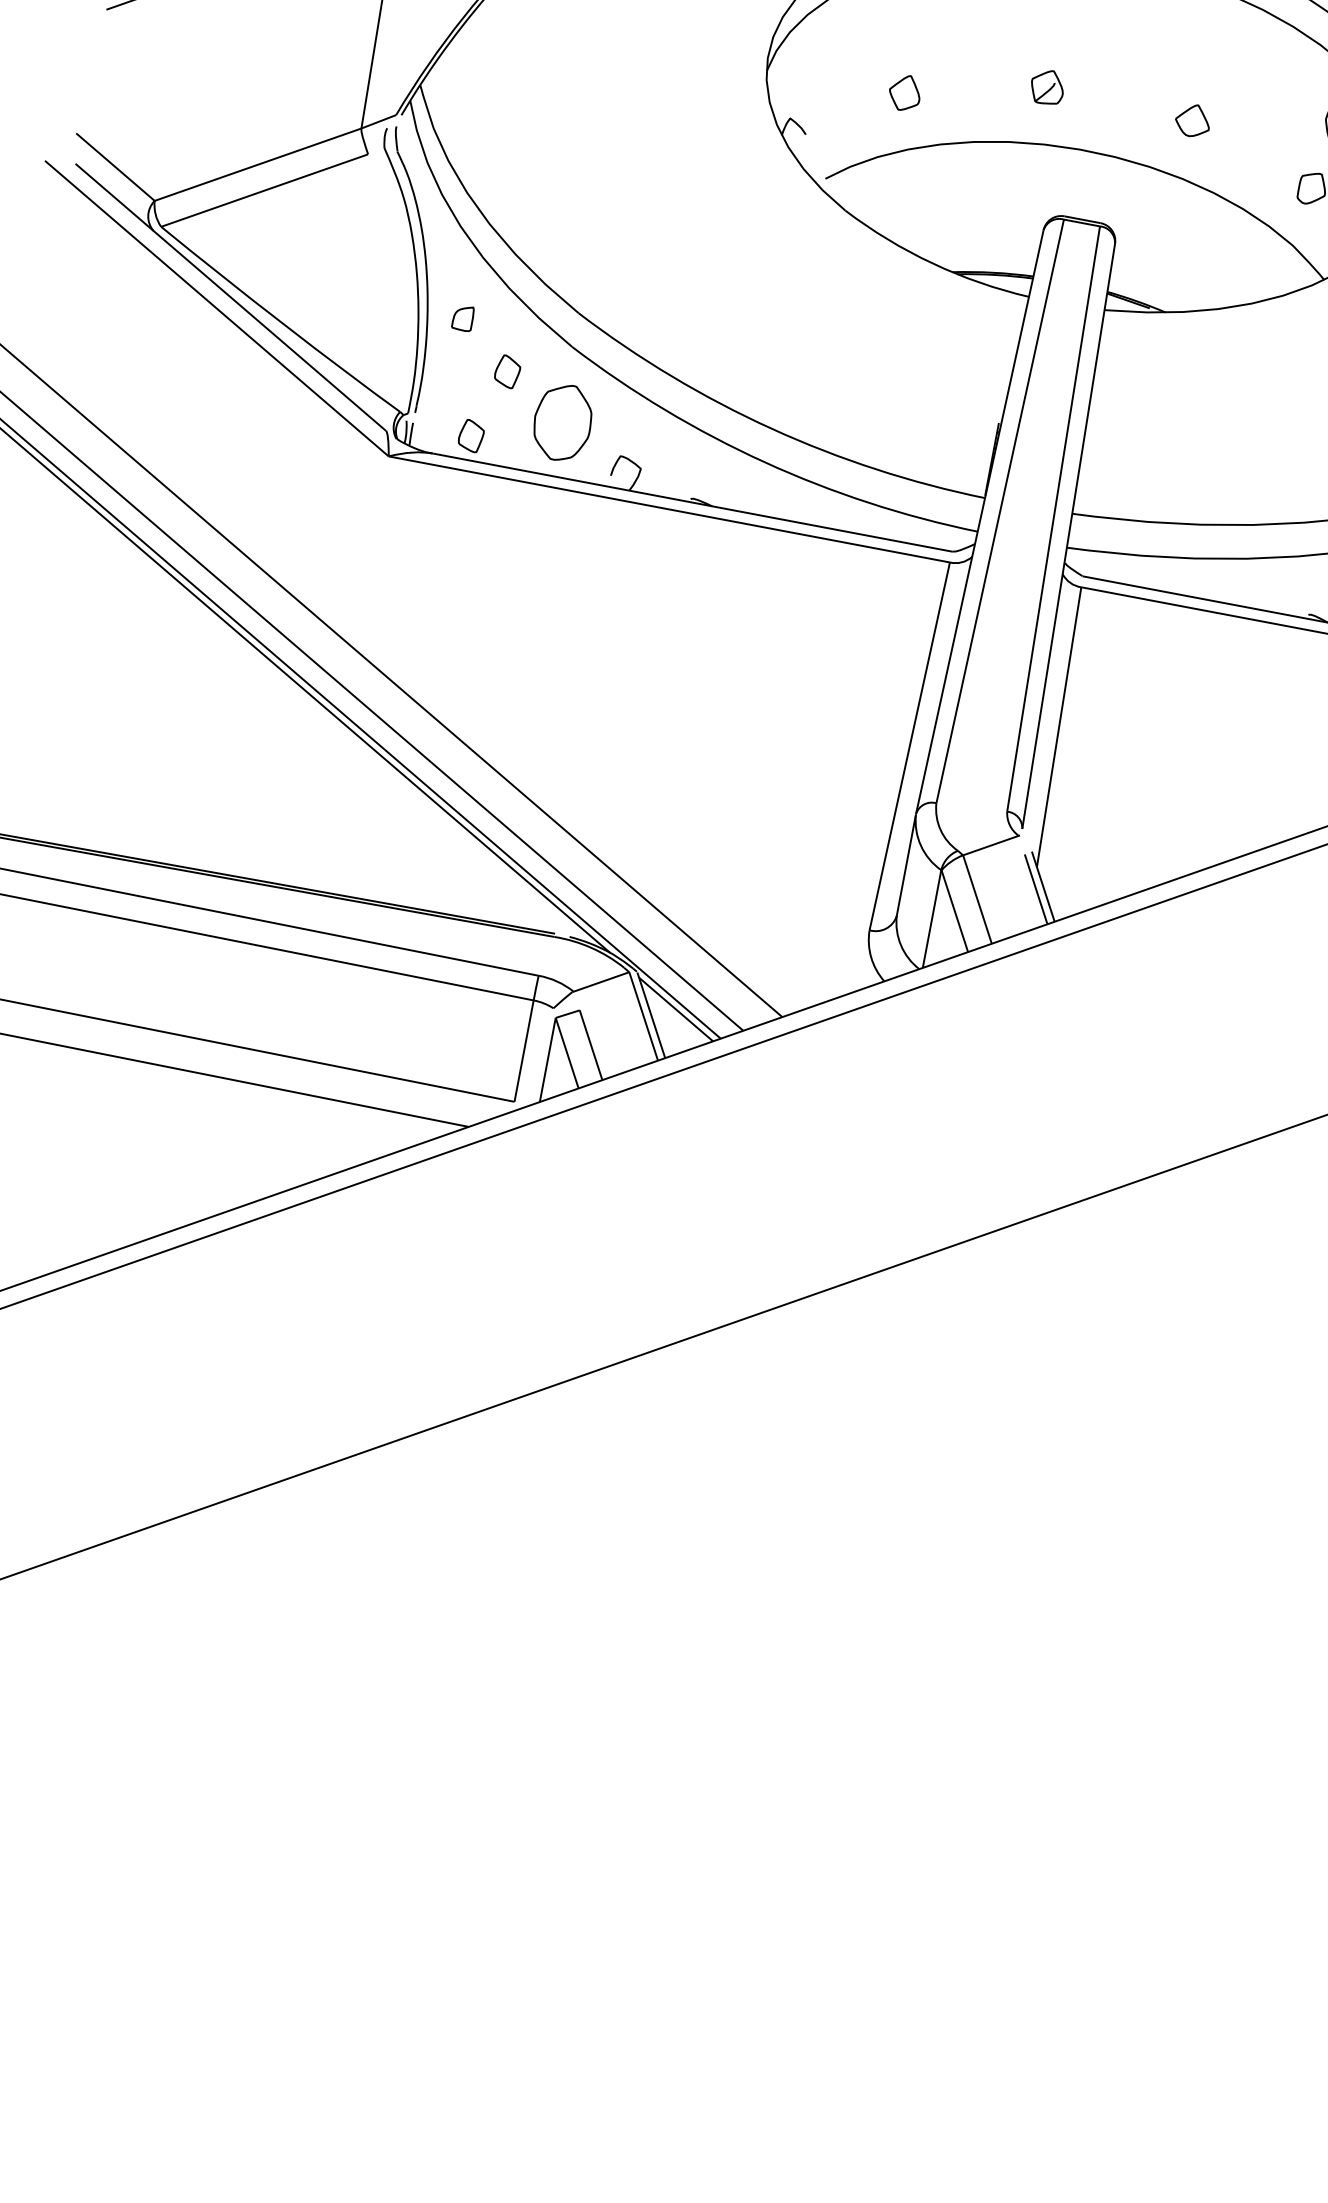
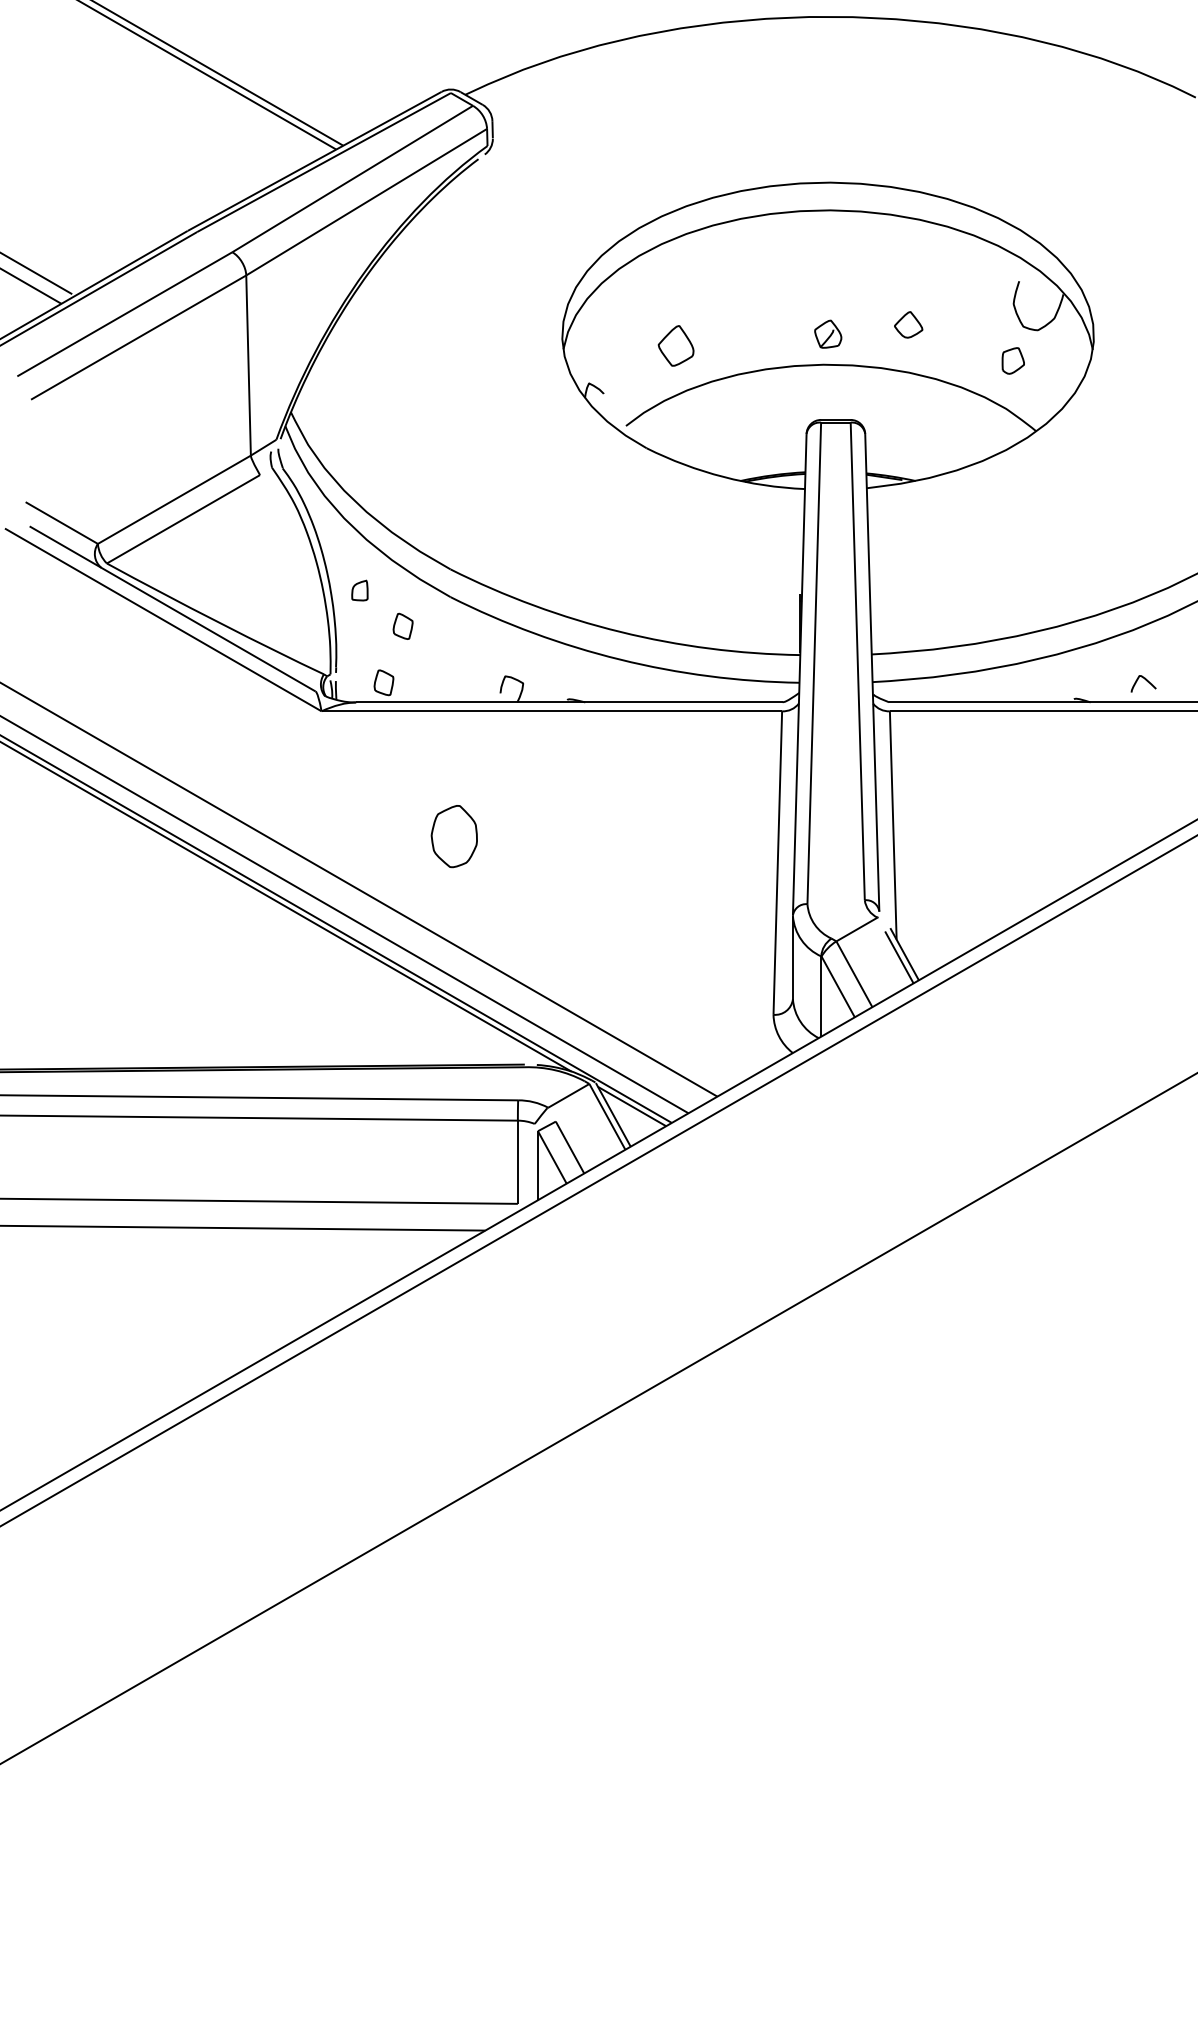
part: (1047, 86) -> (828, 333), moved
part: (905, 93) -> (676, 346), size x1.4
part: (561, 422) -> (453, 836), moved

